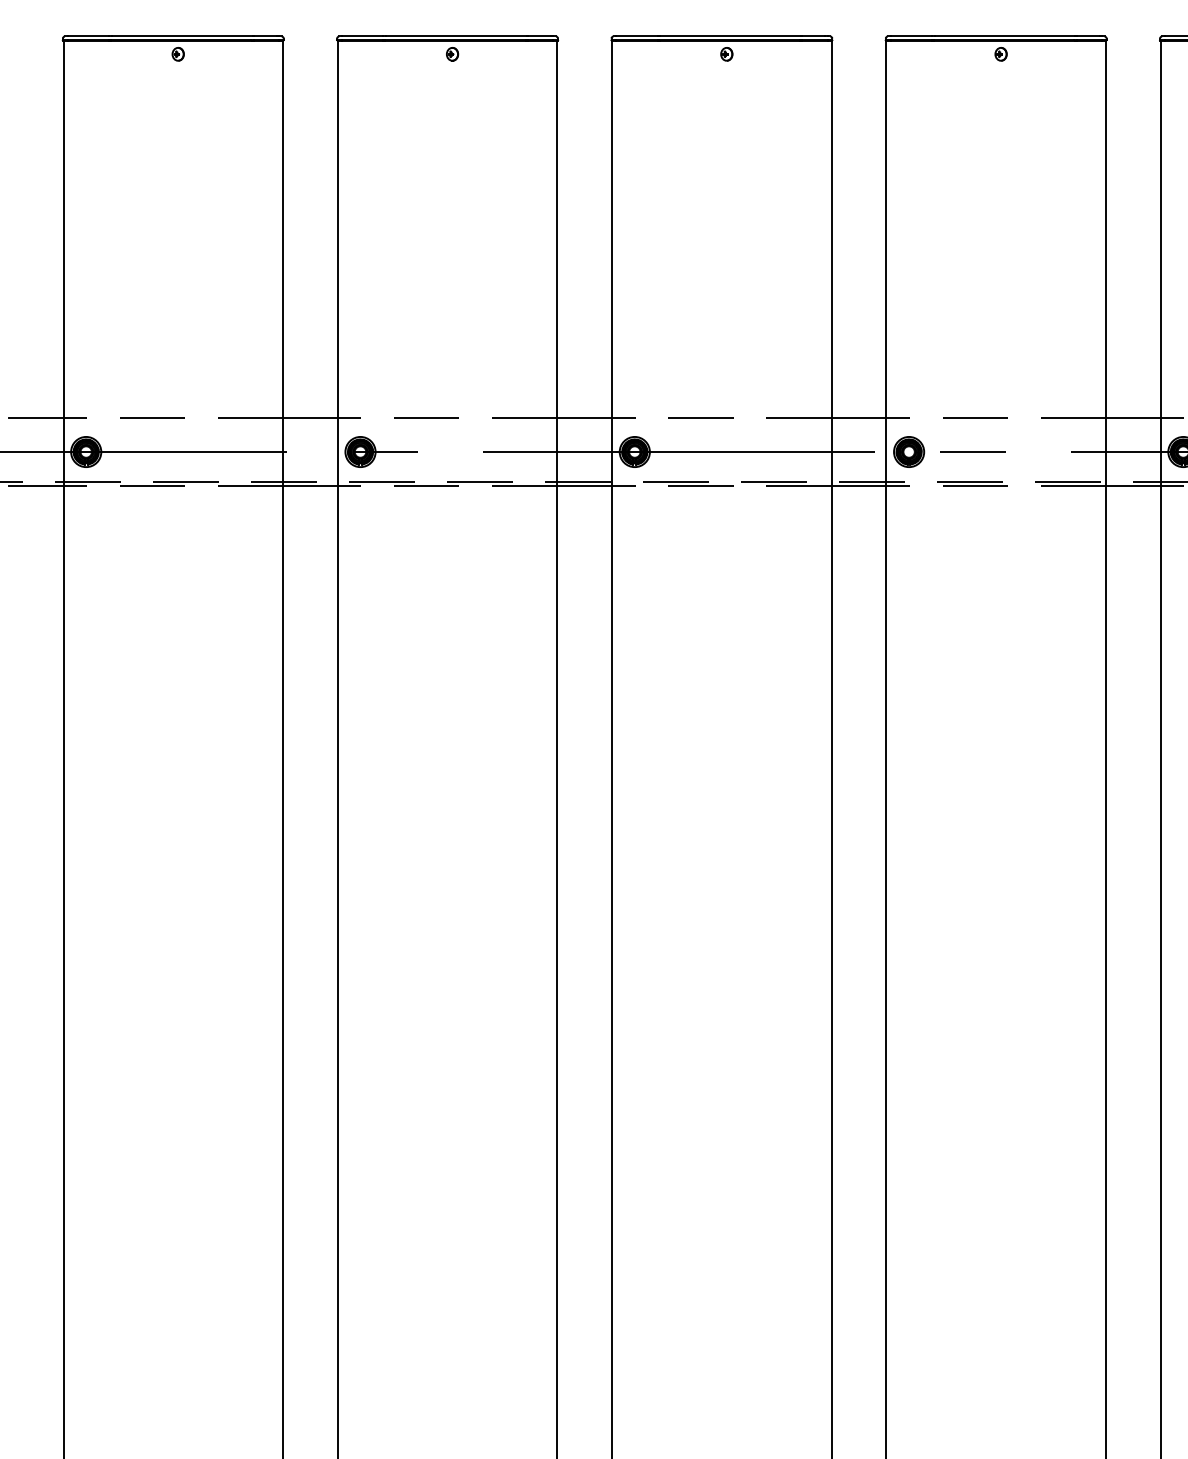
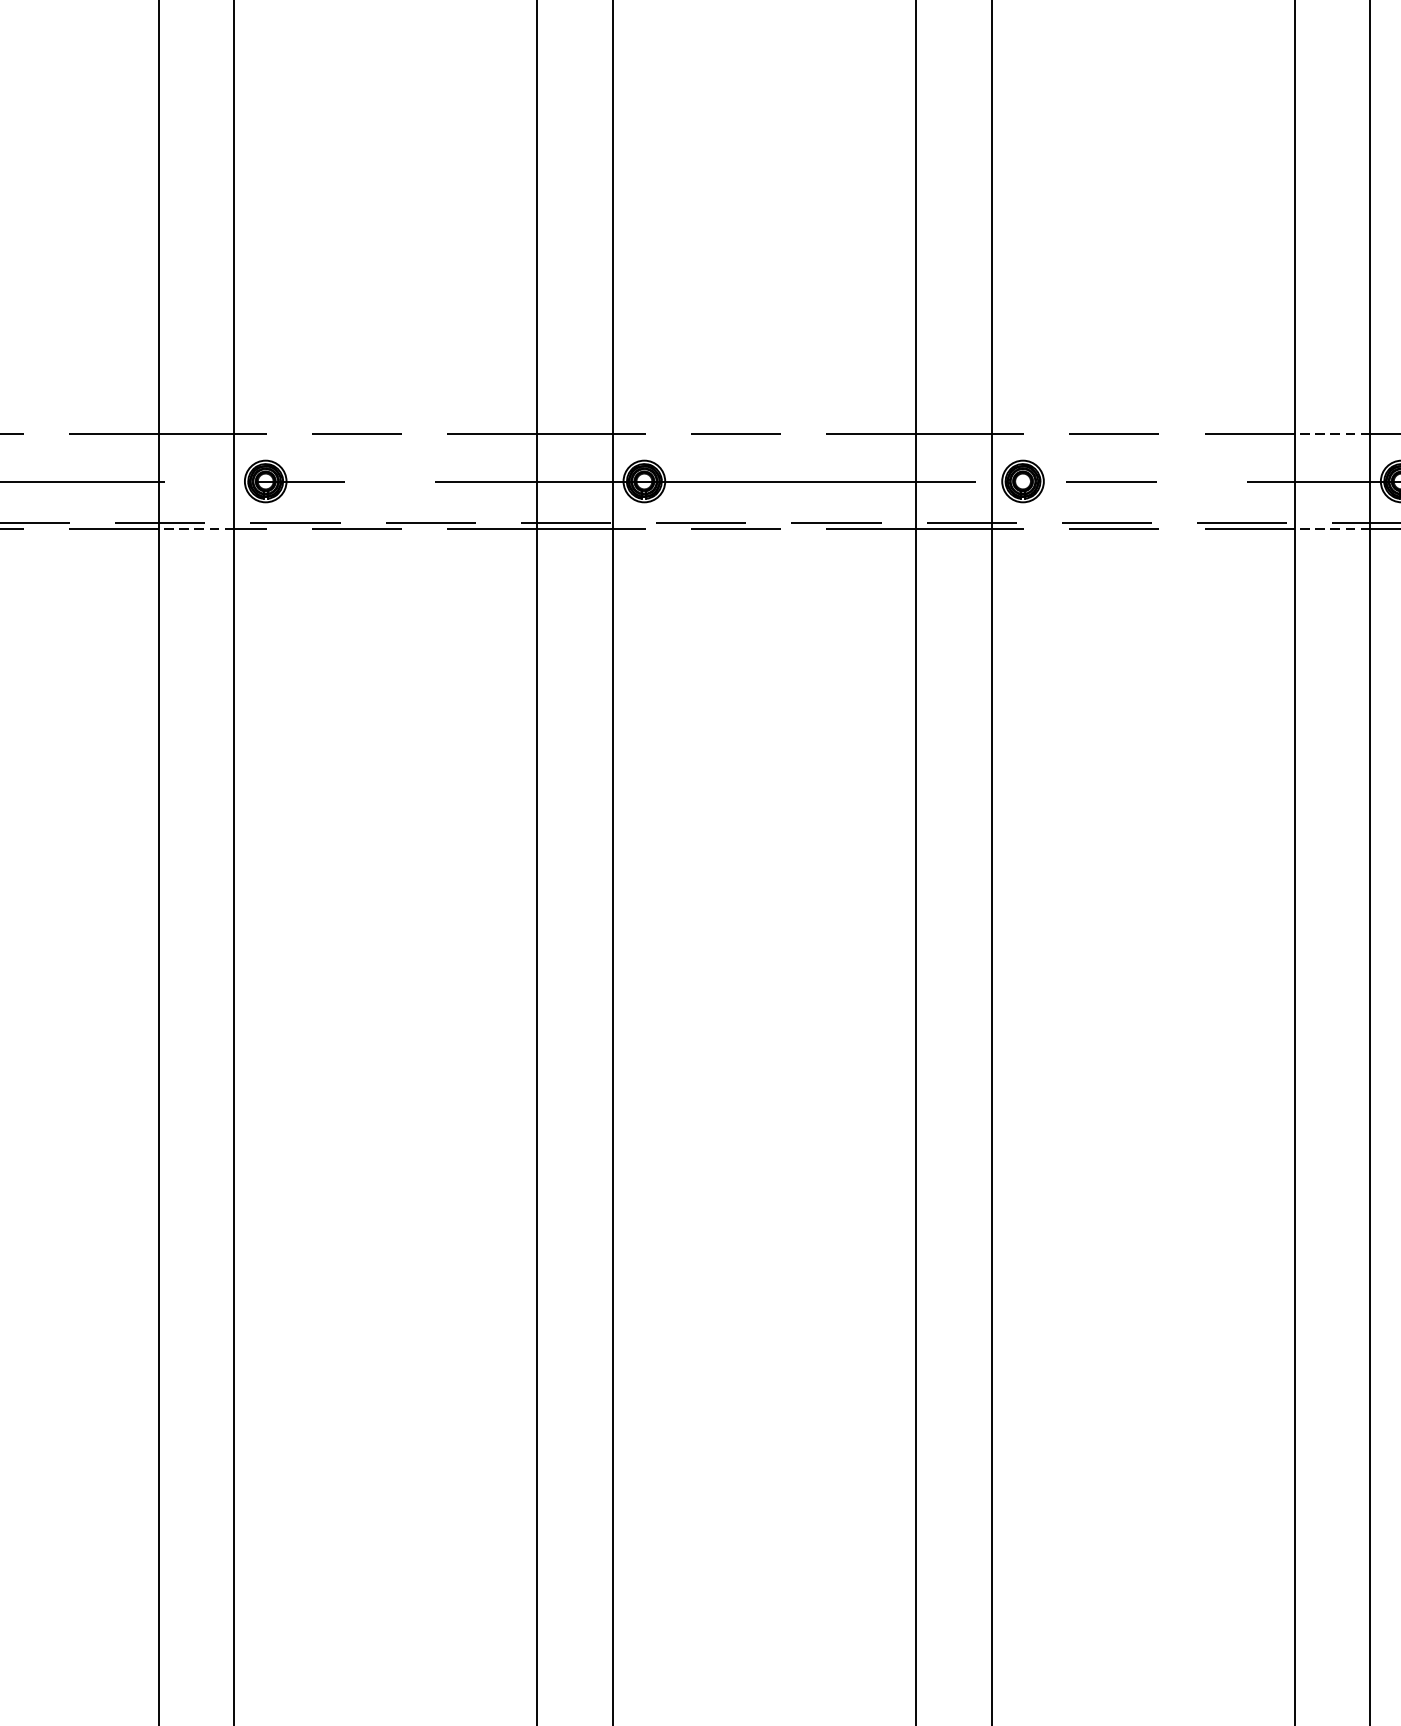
line: (1132, 417) -> (1331, 433), solid -> dashed
line: (309, 486) -> (195, 529), solid -> dashed
line: (1132, 486) -> (1331, 529), solid -> dashed

